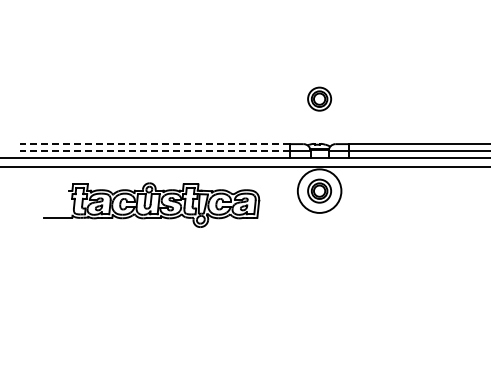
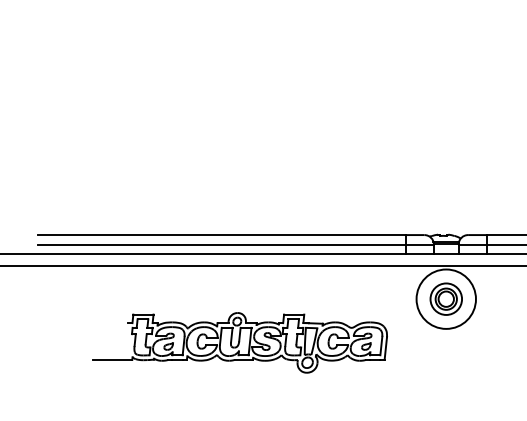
part: (319, 98) -> (446, 172), removed
line: (154, 144) -> (221, 235), dashed -> solid
line: (154, 151) -> (221, 245), dashed -> solid
part: (151, 204) -> (240, 341), moved

